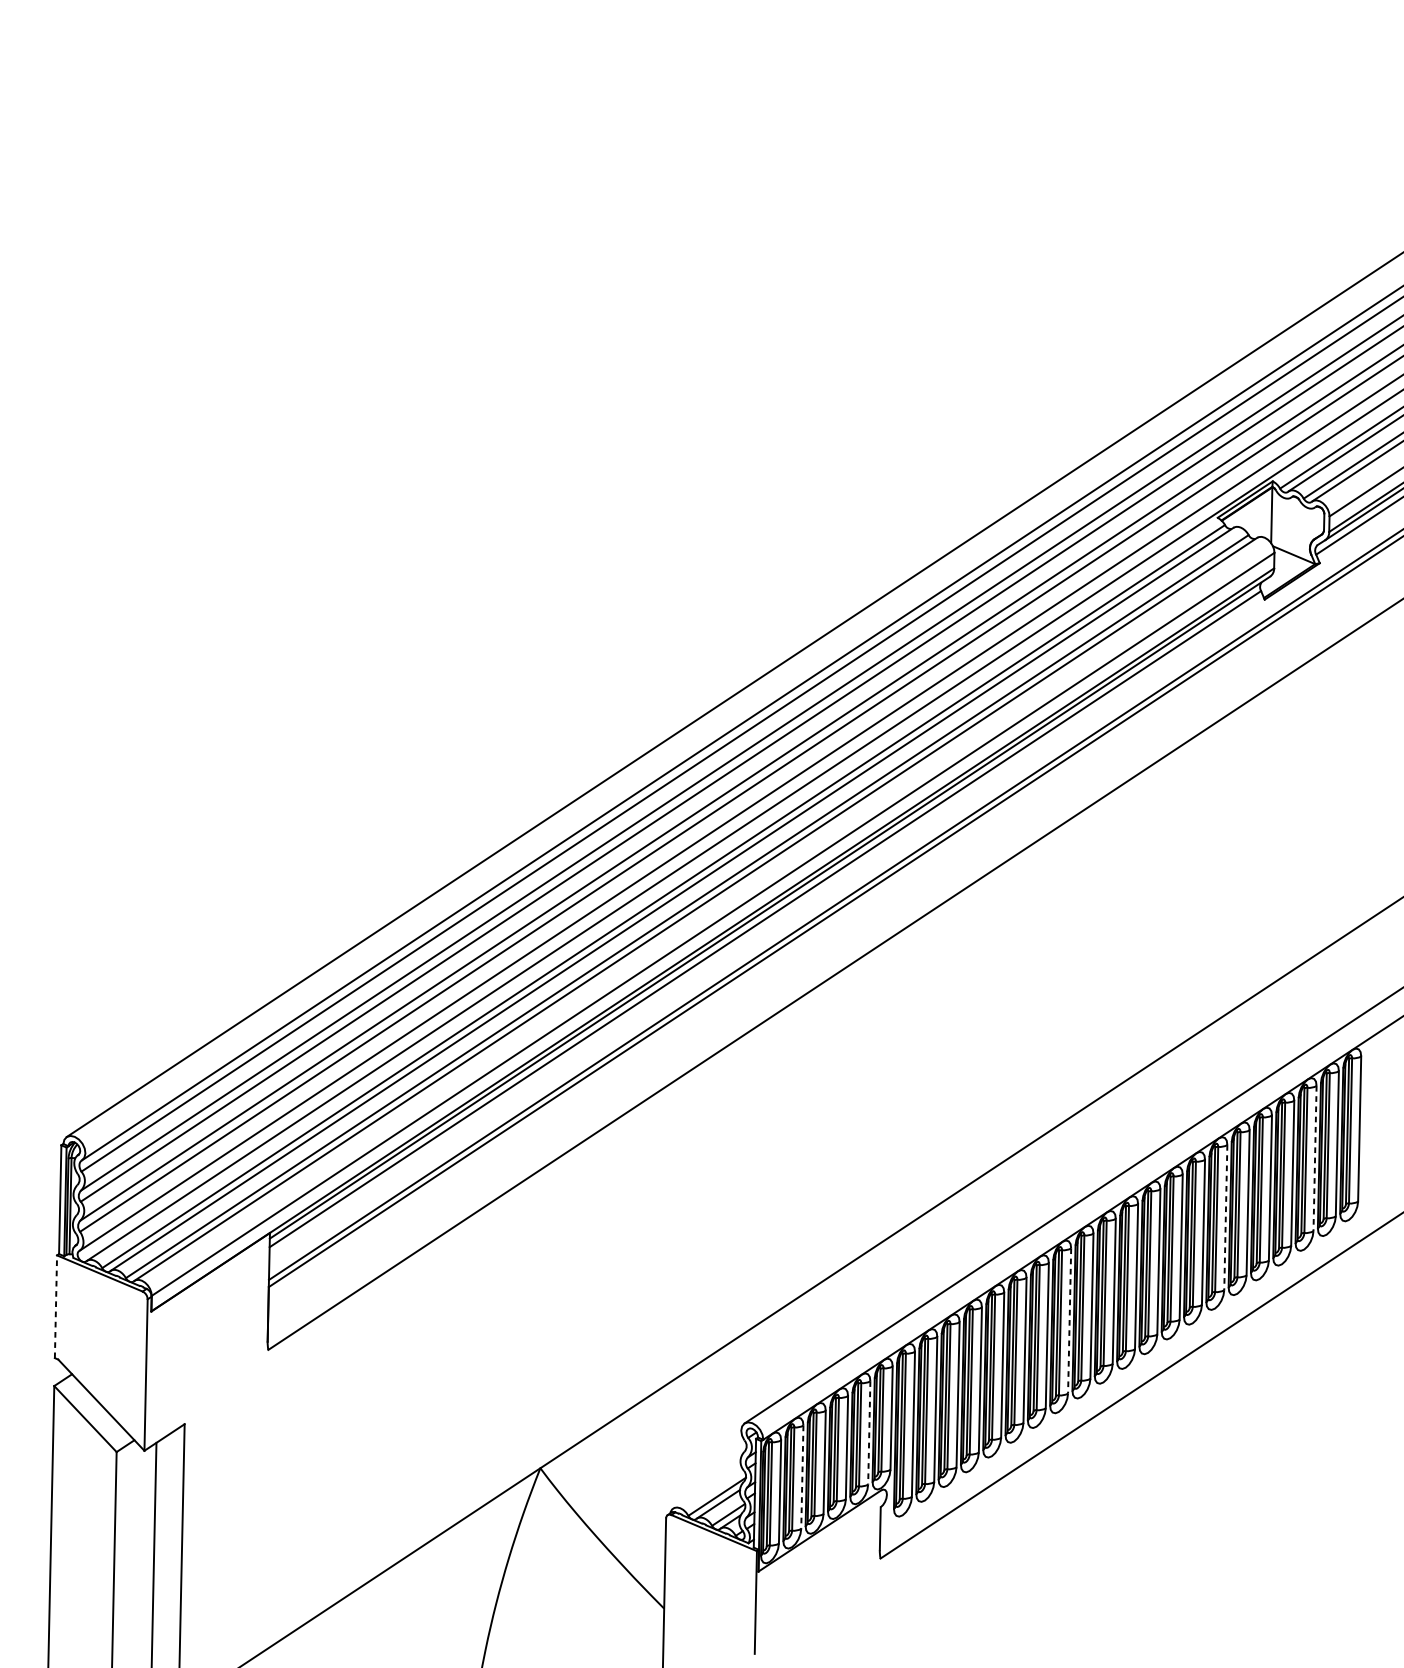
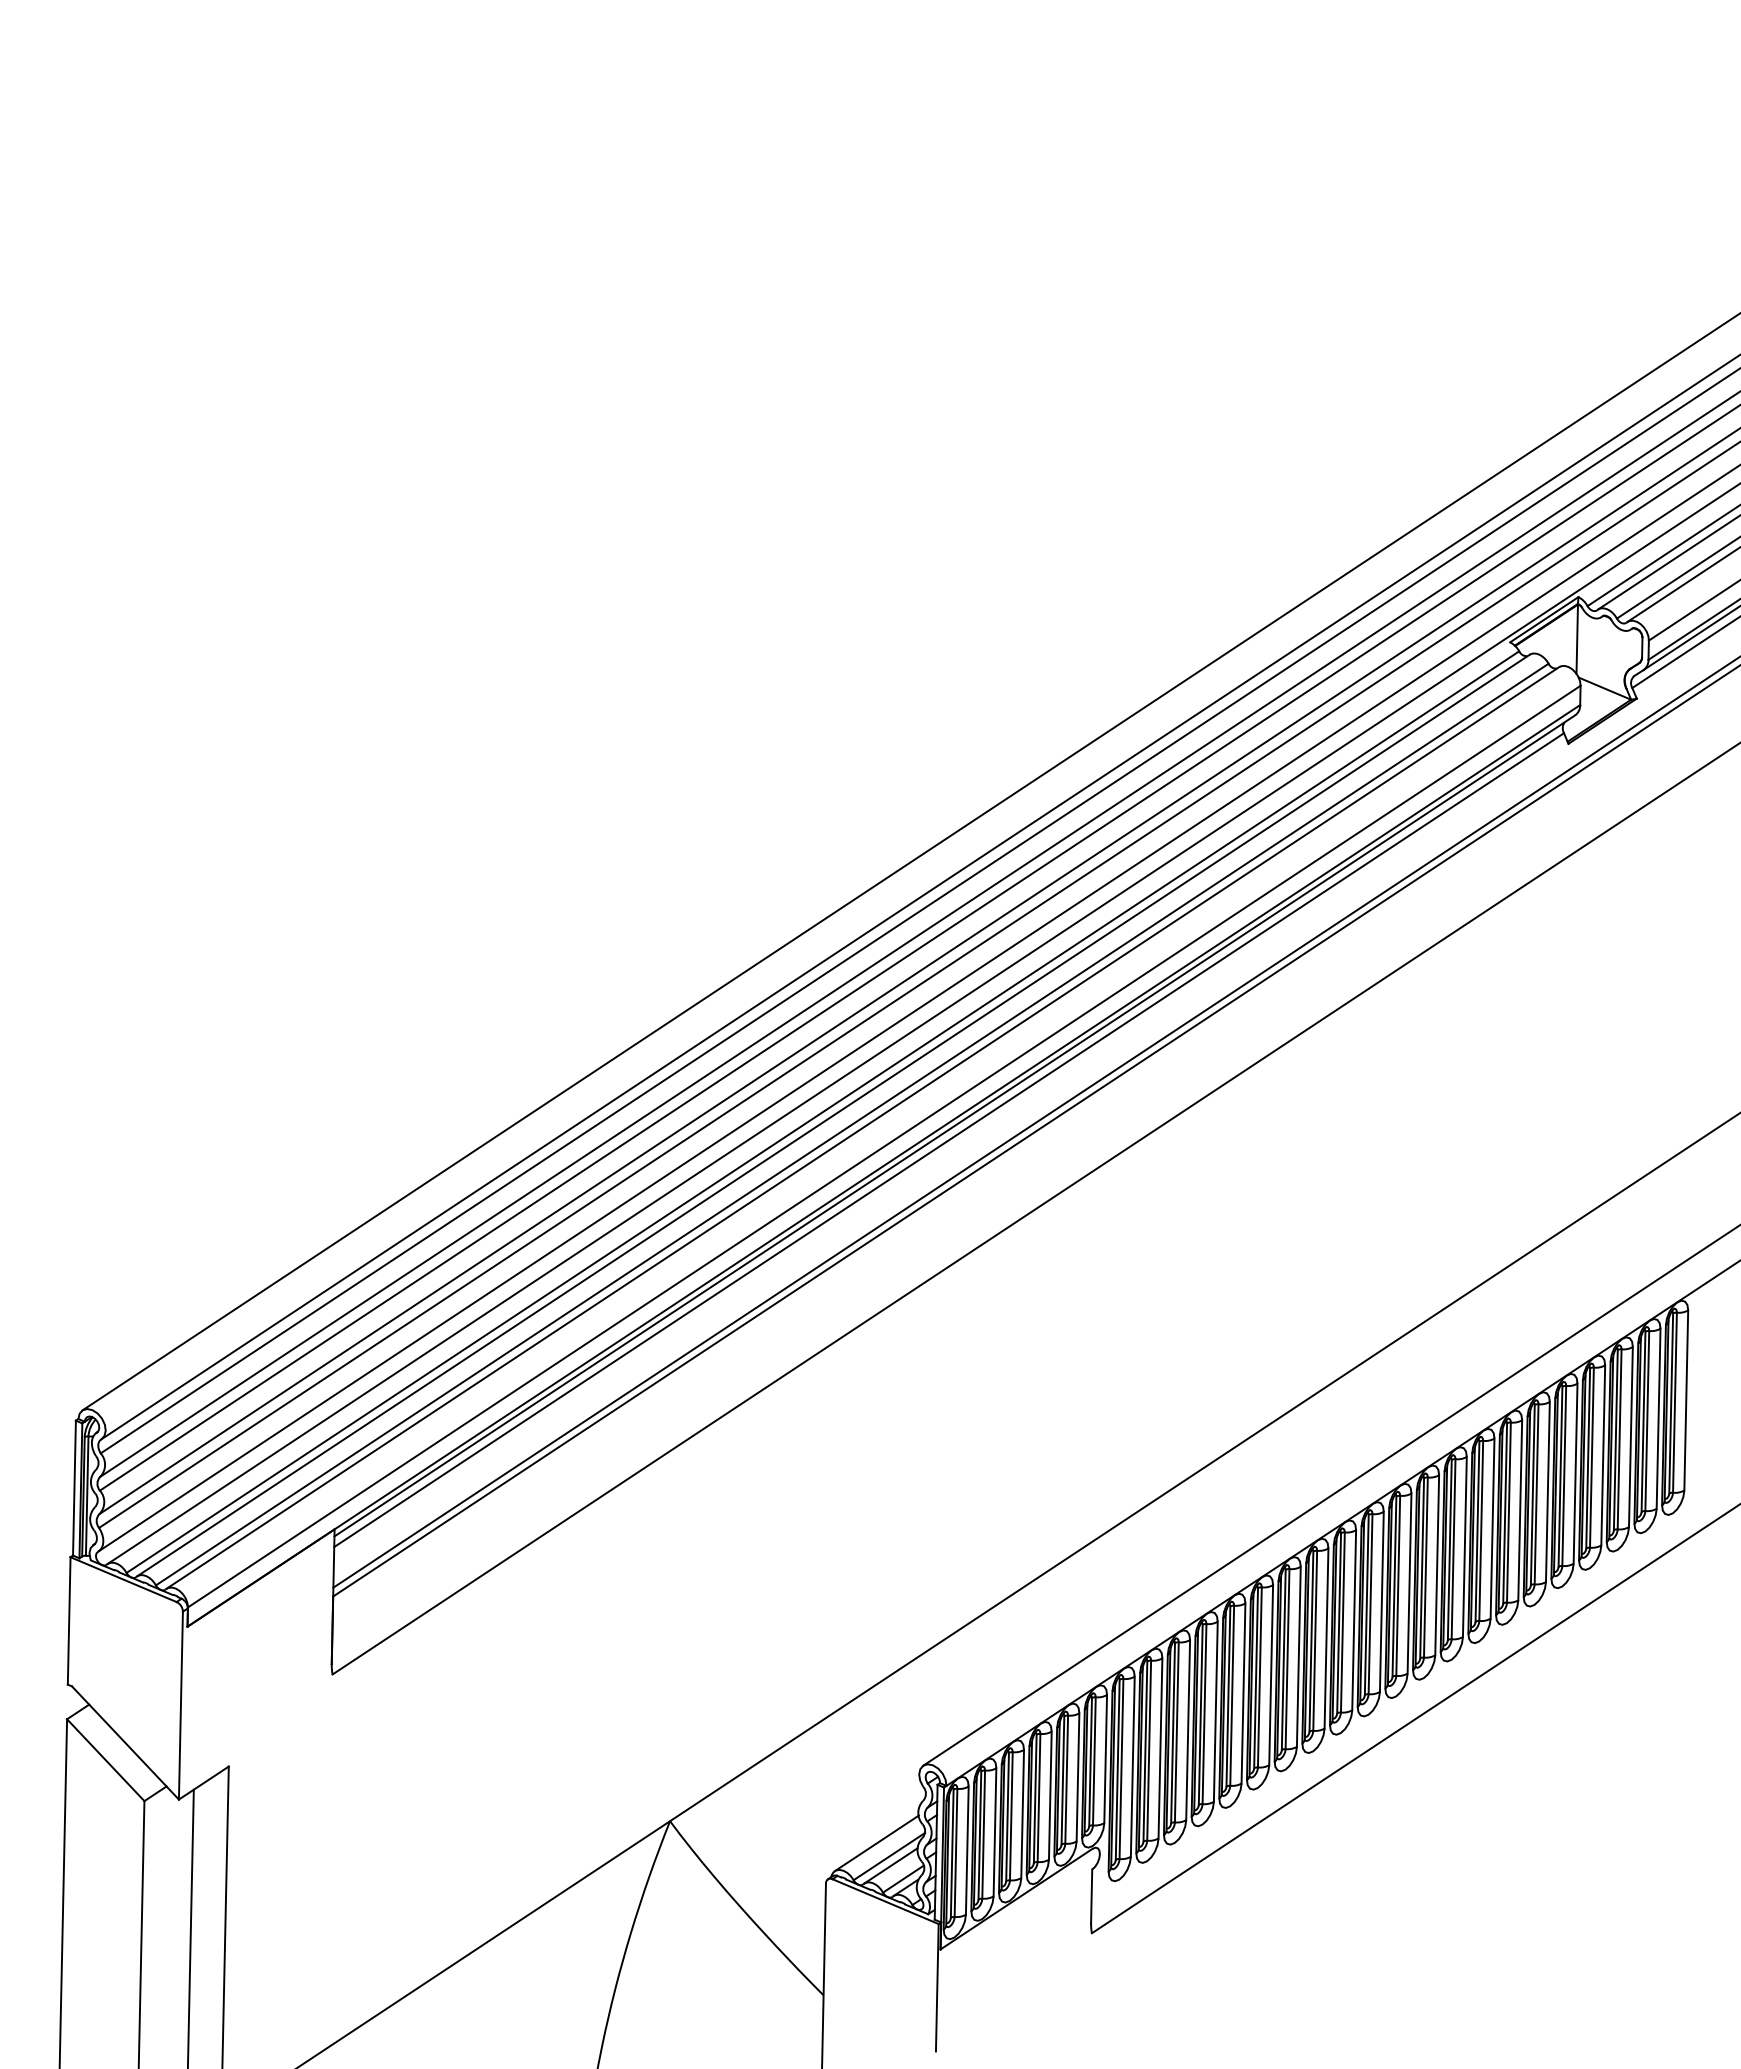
line: (1314, 1158) -> (1630, 1437), dashed -> solid
line: (1226, 1217) -> (1520, 1510), dashed -> solid
line: (56, 1306) -> (69, 1620), dashed -> solid
line: (1069, 1321) -> (1326, 1639), dashed -> solid
line: (868, 1433) -> (1077, 1777), dashed -> solid
line: (801, 1477) -> (994, 1832), dashed -> solid
line: (706, 1486) -> (876, 1843), added

